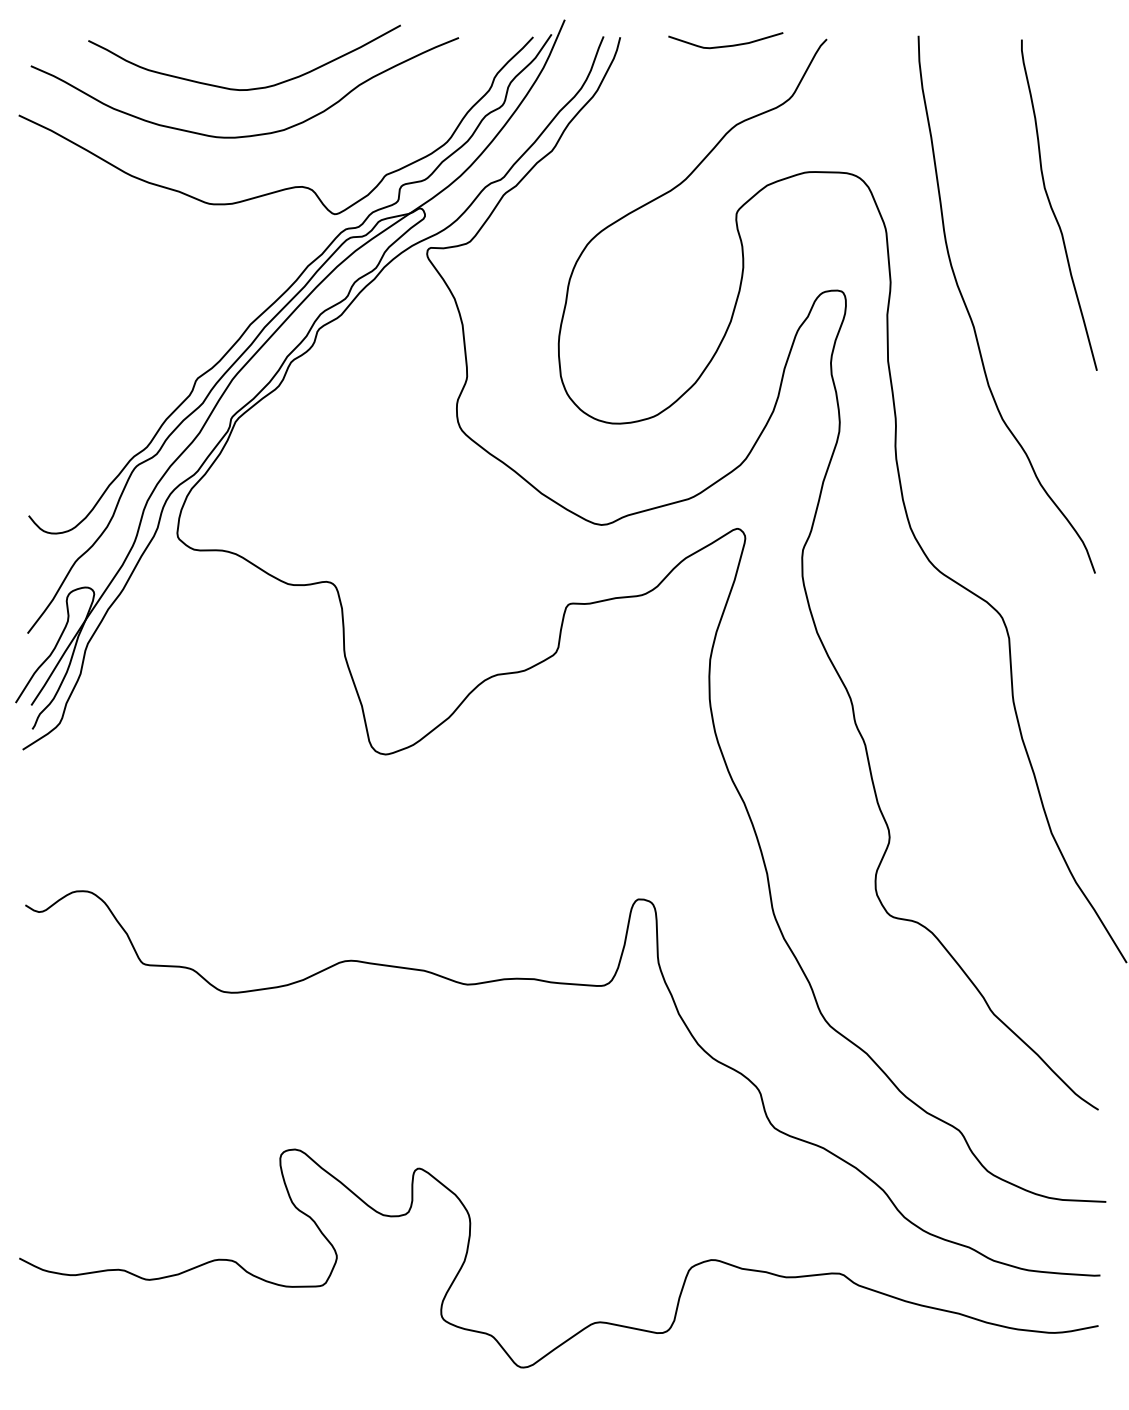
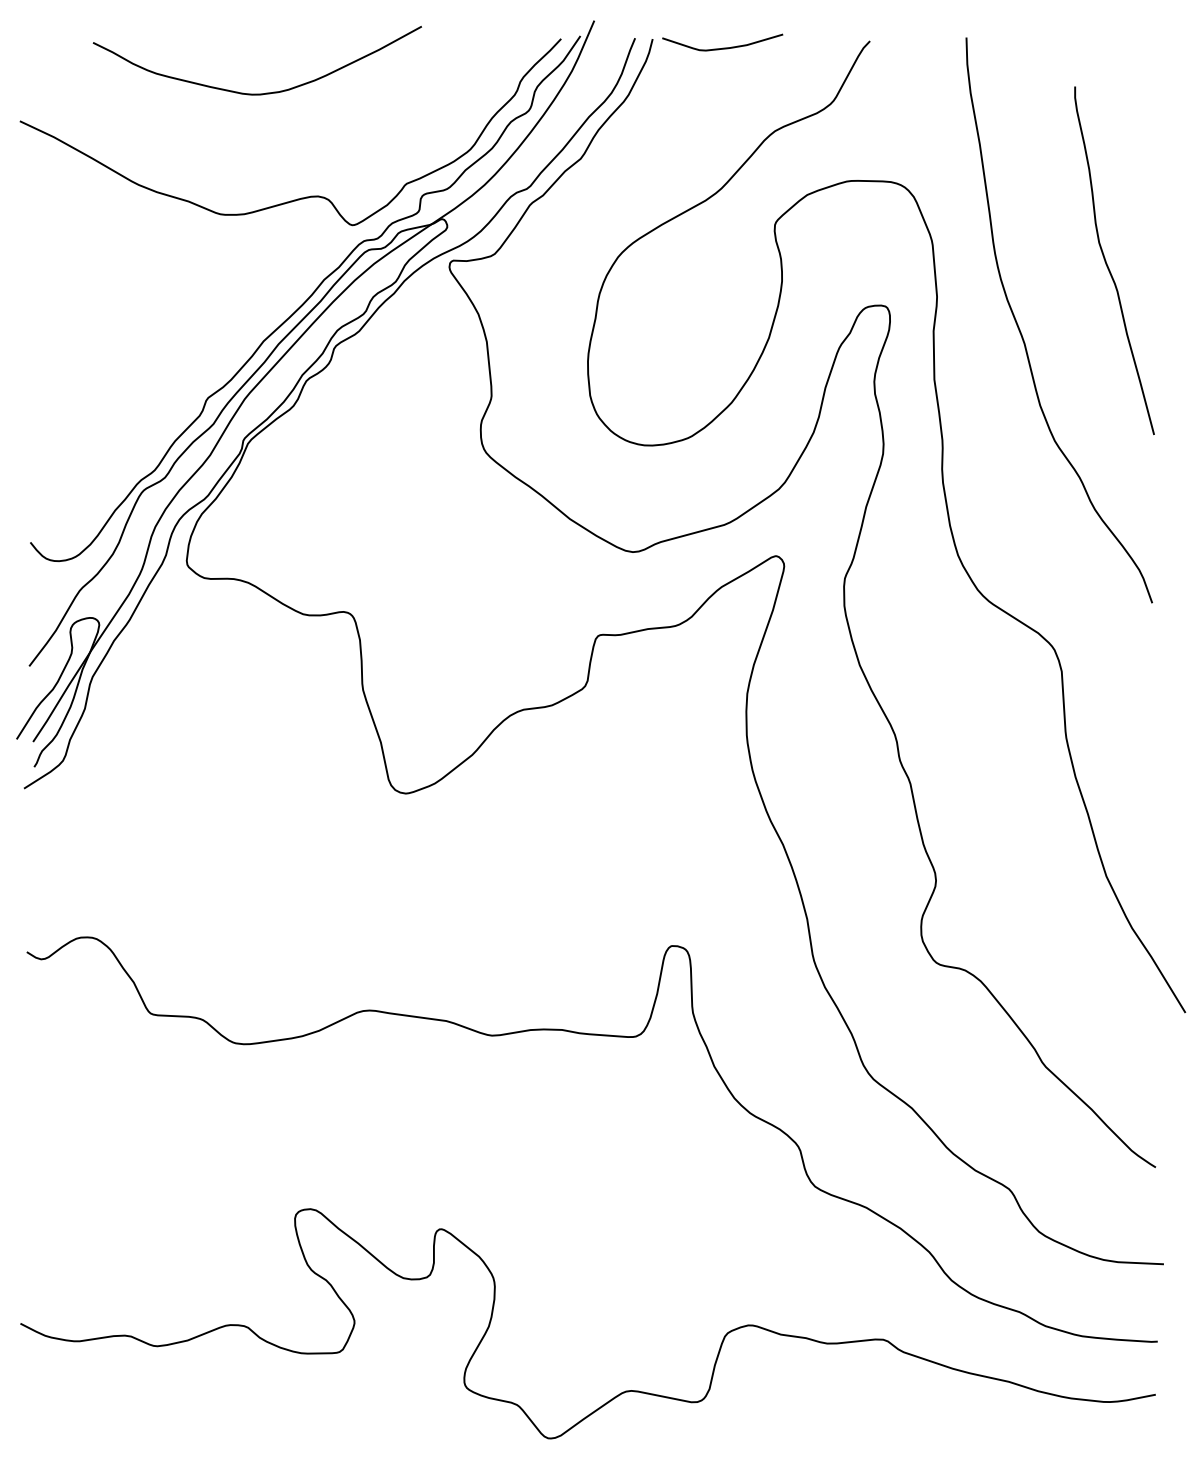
curve: (725, 45) -> (722, 47), moved
curve: (252, 134) -> (265, 141), removed
curve: (1052, 207) -> (1107, 263), moved

